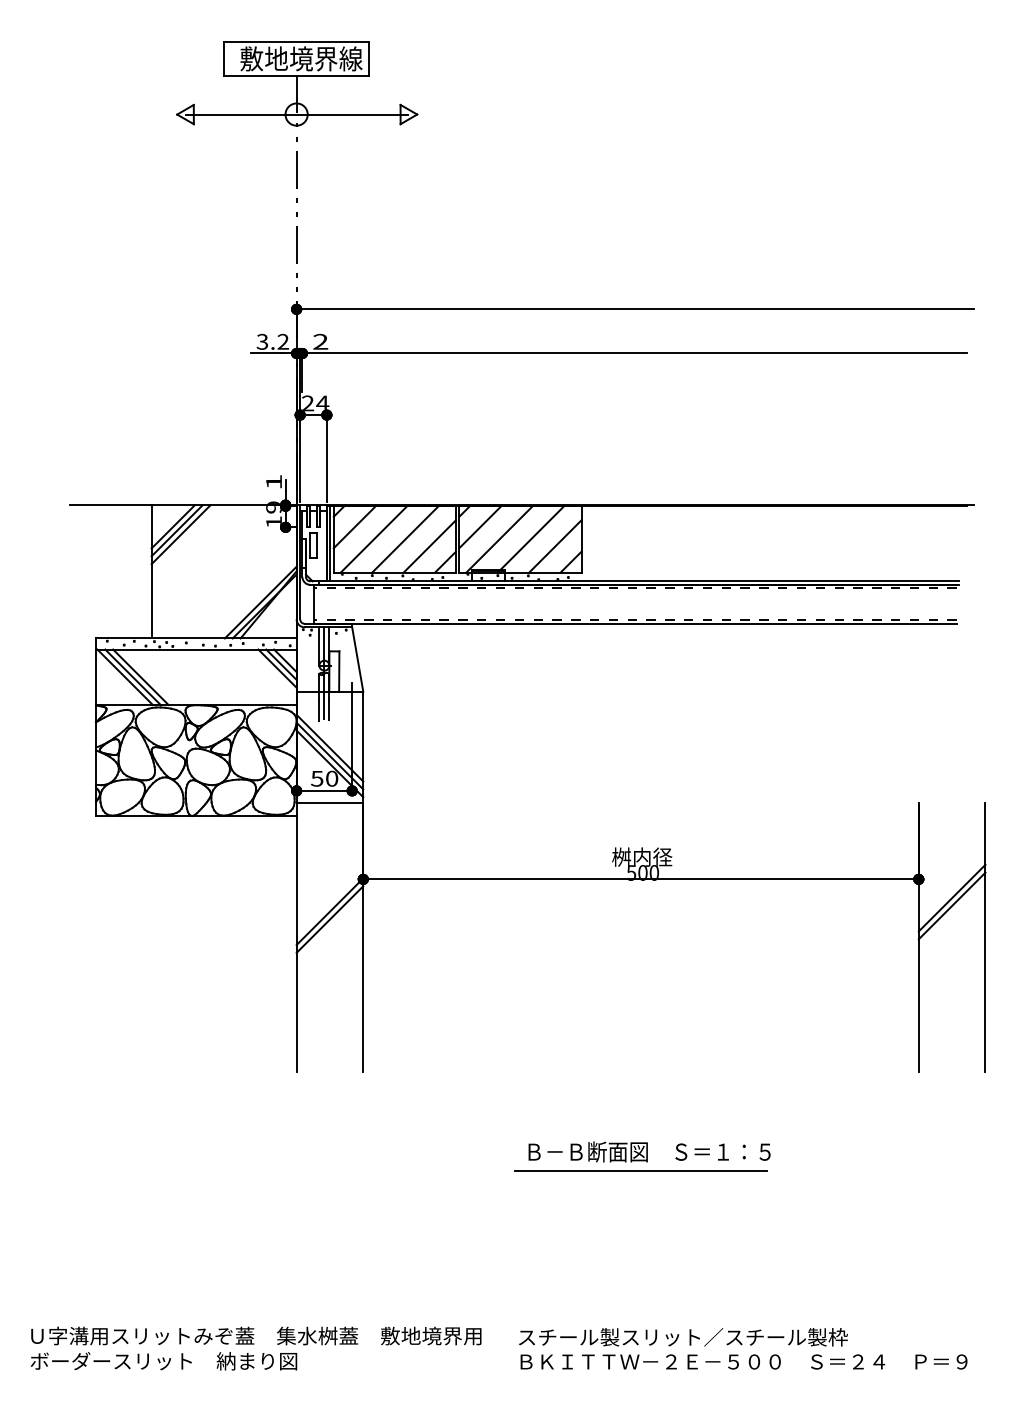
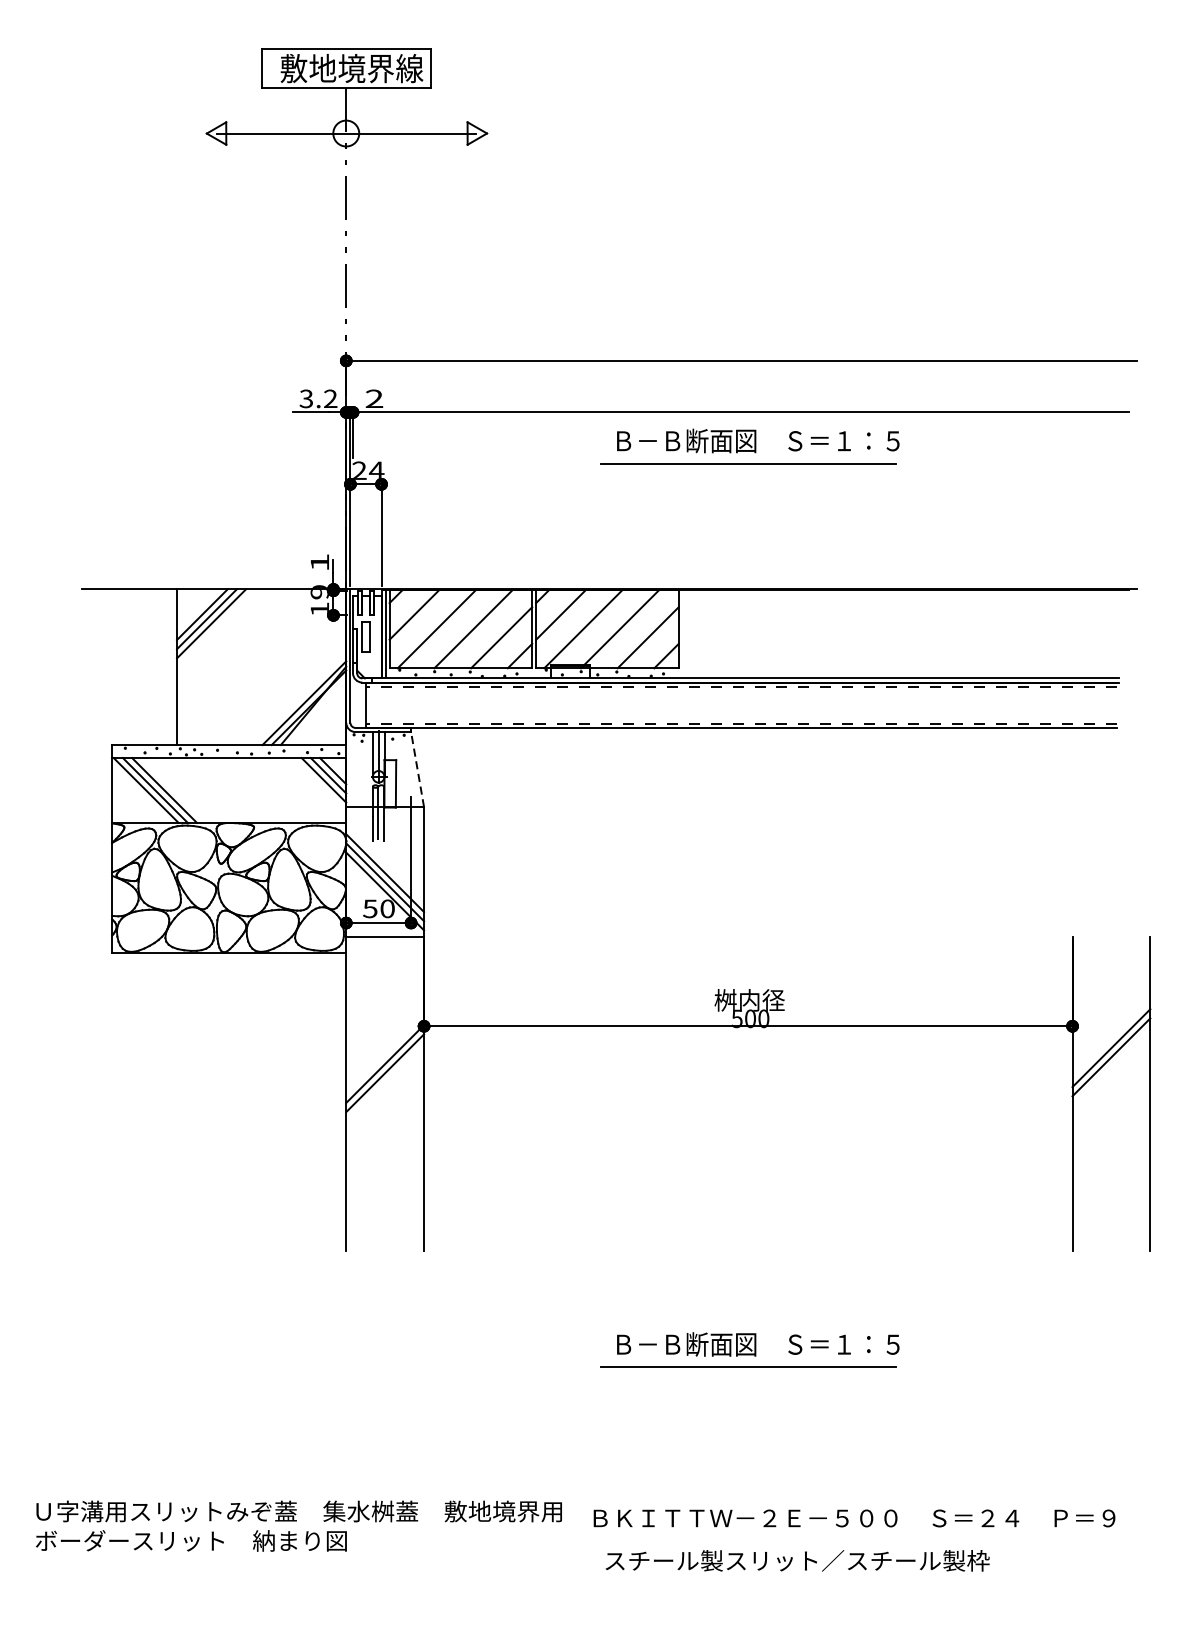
part: (642, 382) -> (750, 446), added
line: (357, 659) -> (417, 769), solid -> dashed
text: (255, 1348) -> (298, 1526), moved
text: (743, 1361) -> (853, 1517), moved

